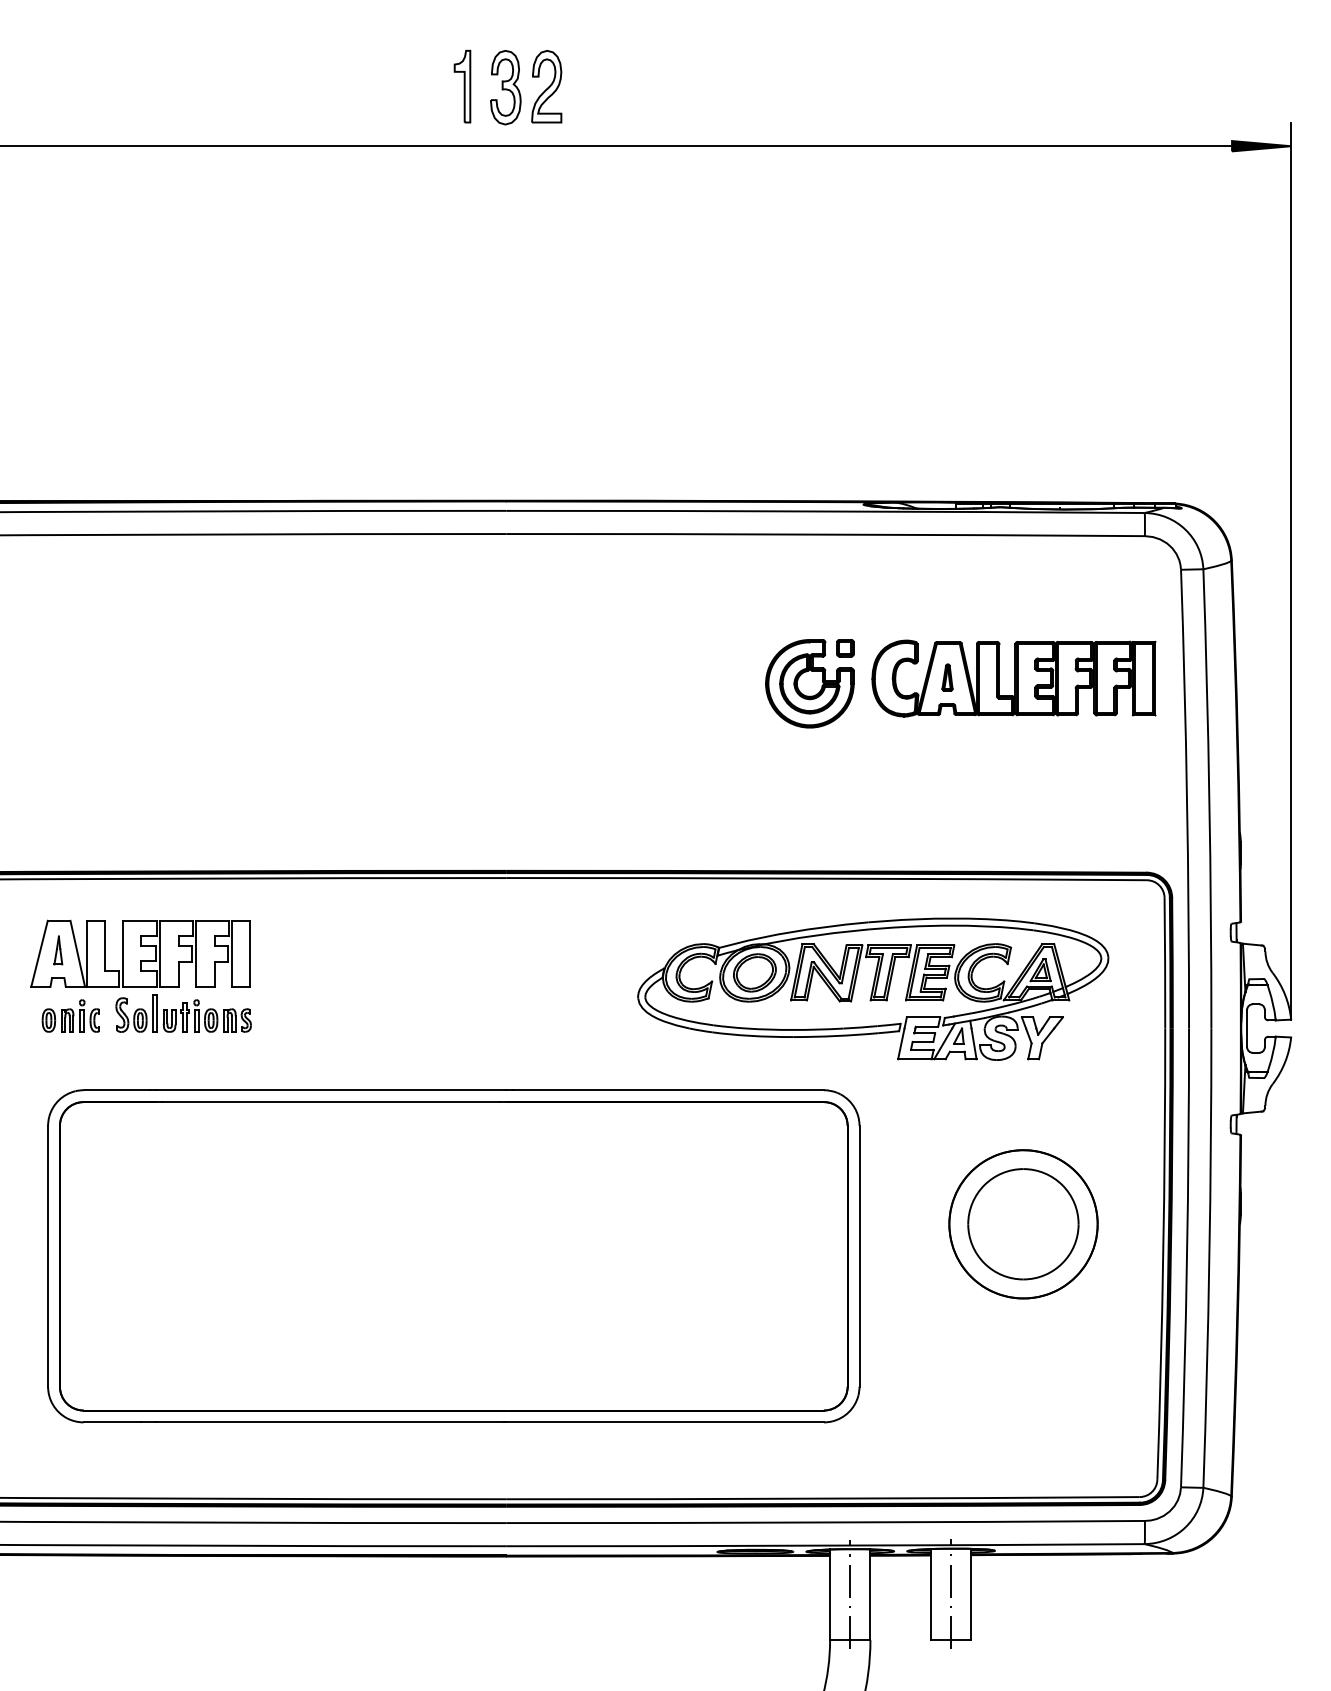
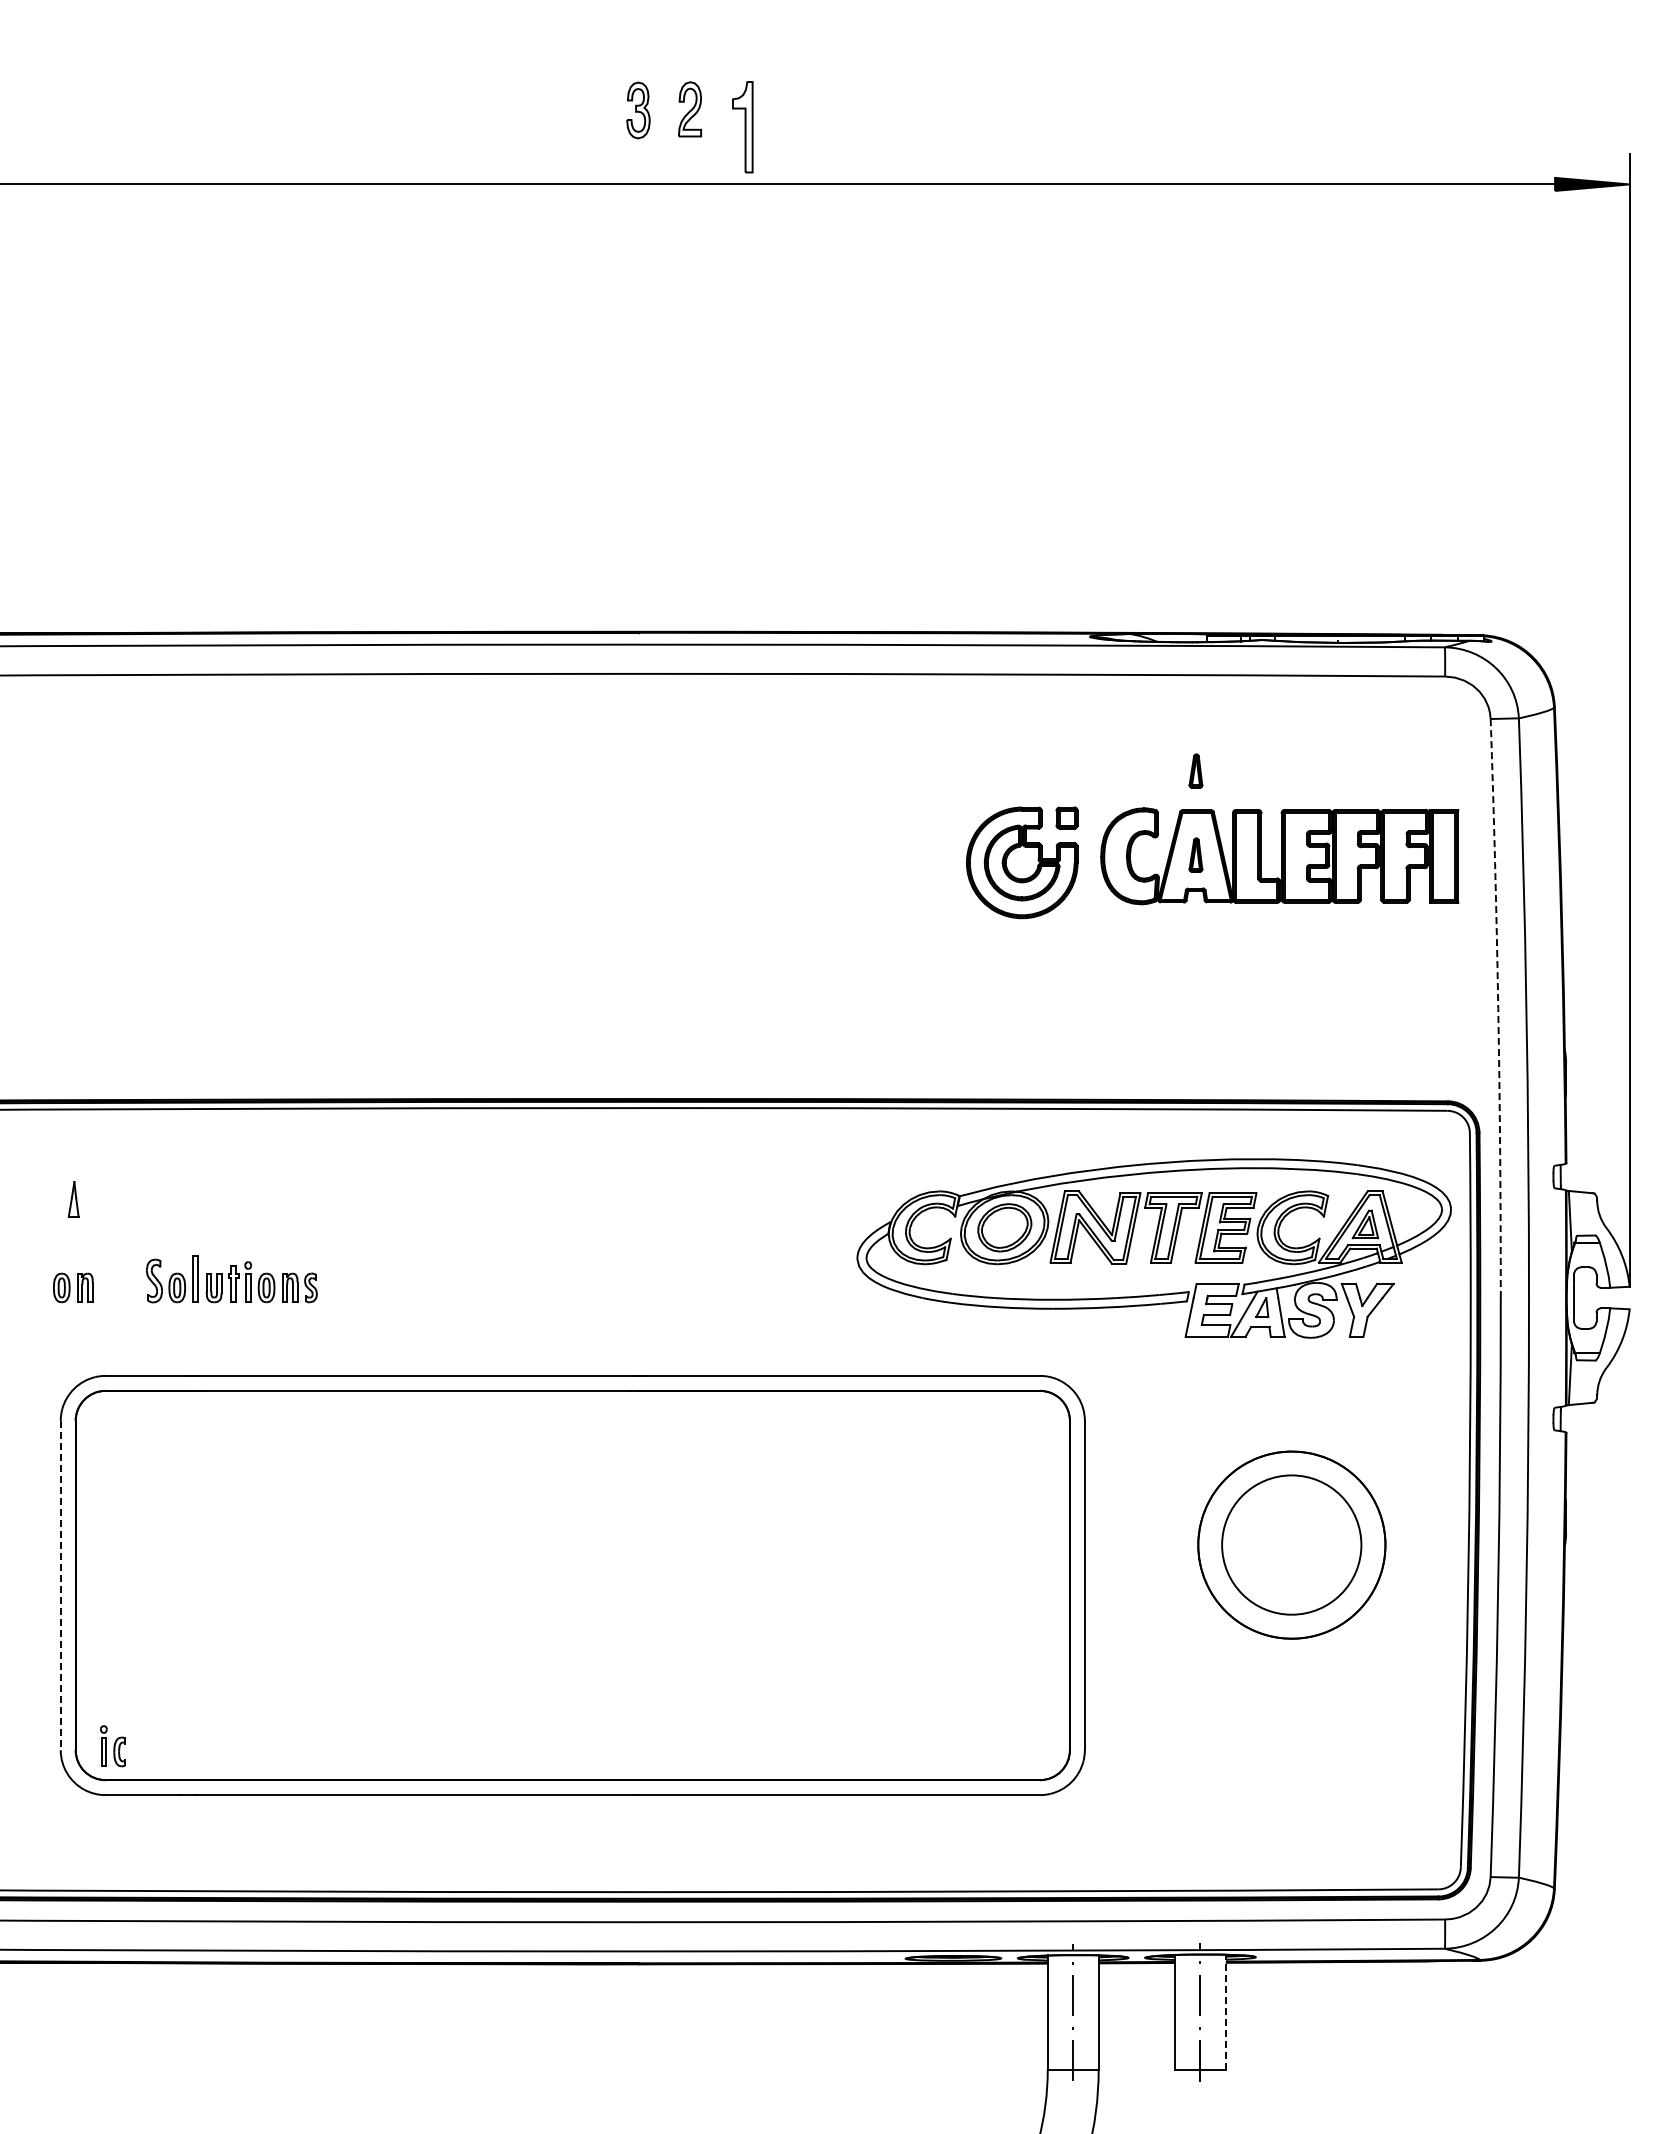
part: (462, 86) -> (742, 127), moved
part: (546, 86) -> (689, 109), size x0.6
part: (505, 87) -> (638, 110), size x0.6
part: (947, 610) -> (1195, 770), added
arc: (1187, 799) -> (1498, 1008), solid -> dashed
part: (140, 953) -> (177, 1203), removed
part: (872, 989) -> (1153, 1248), moved
part: (89, 1016) -> (112, 1746), moved
line: (47, 1256) -> (60, 1585), solid -> dashed
line: (970, 1594) -> (1225, 2012), solid -> dashed

